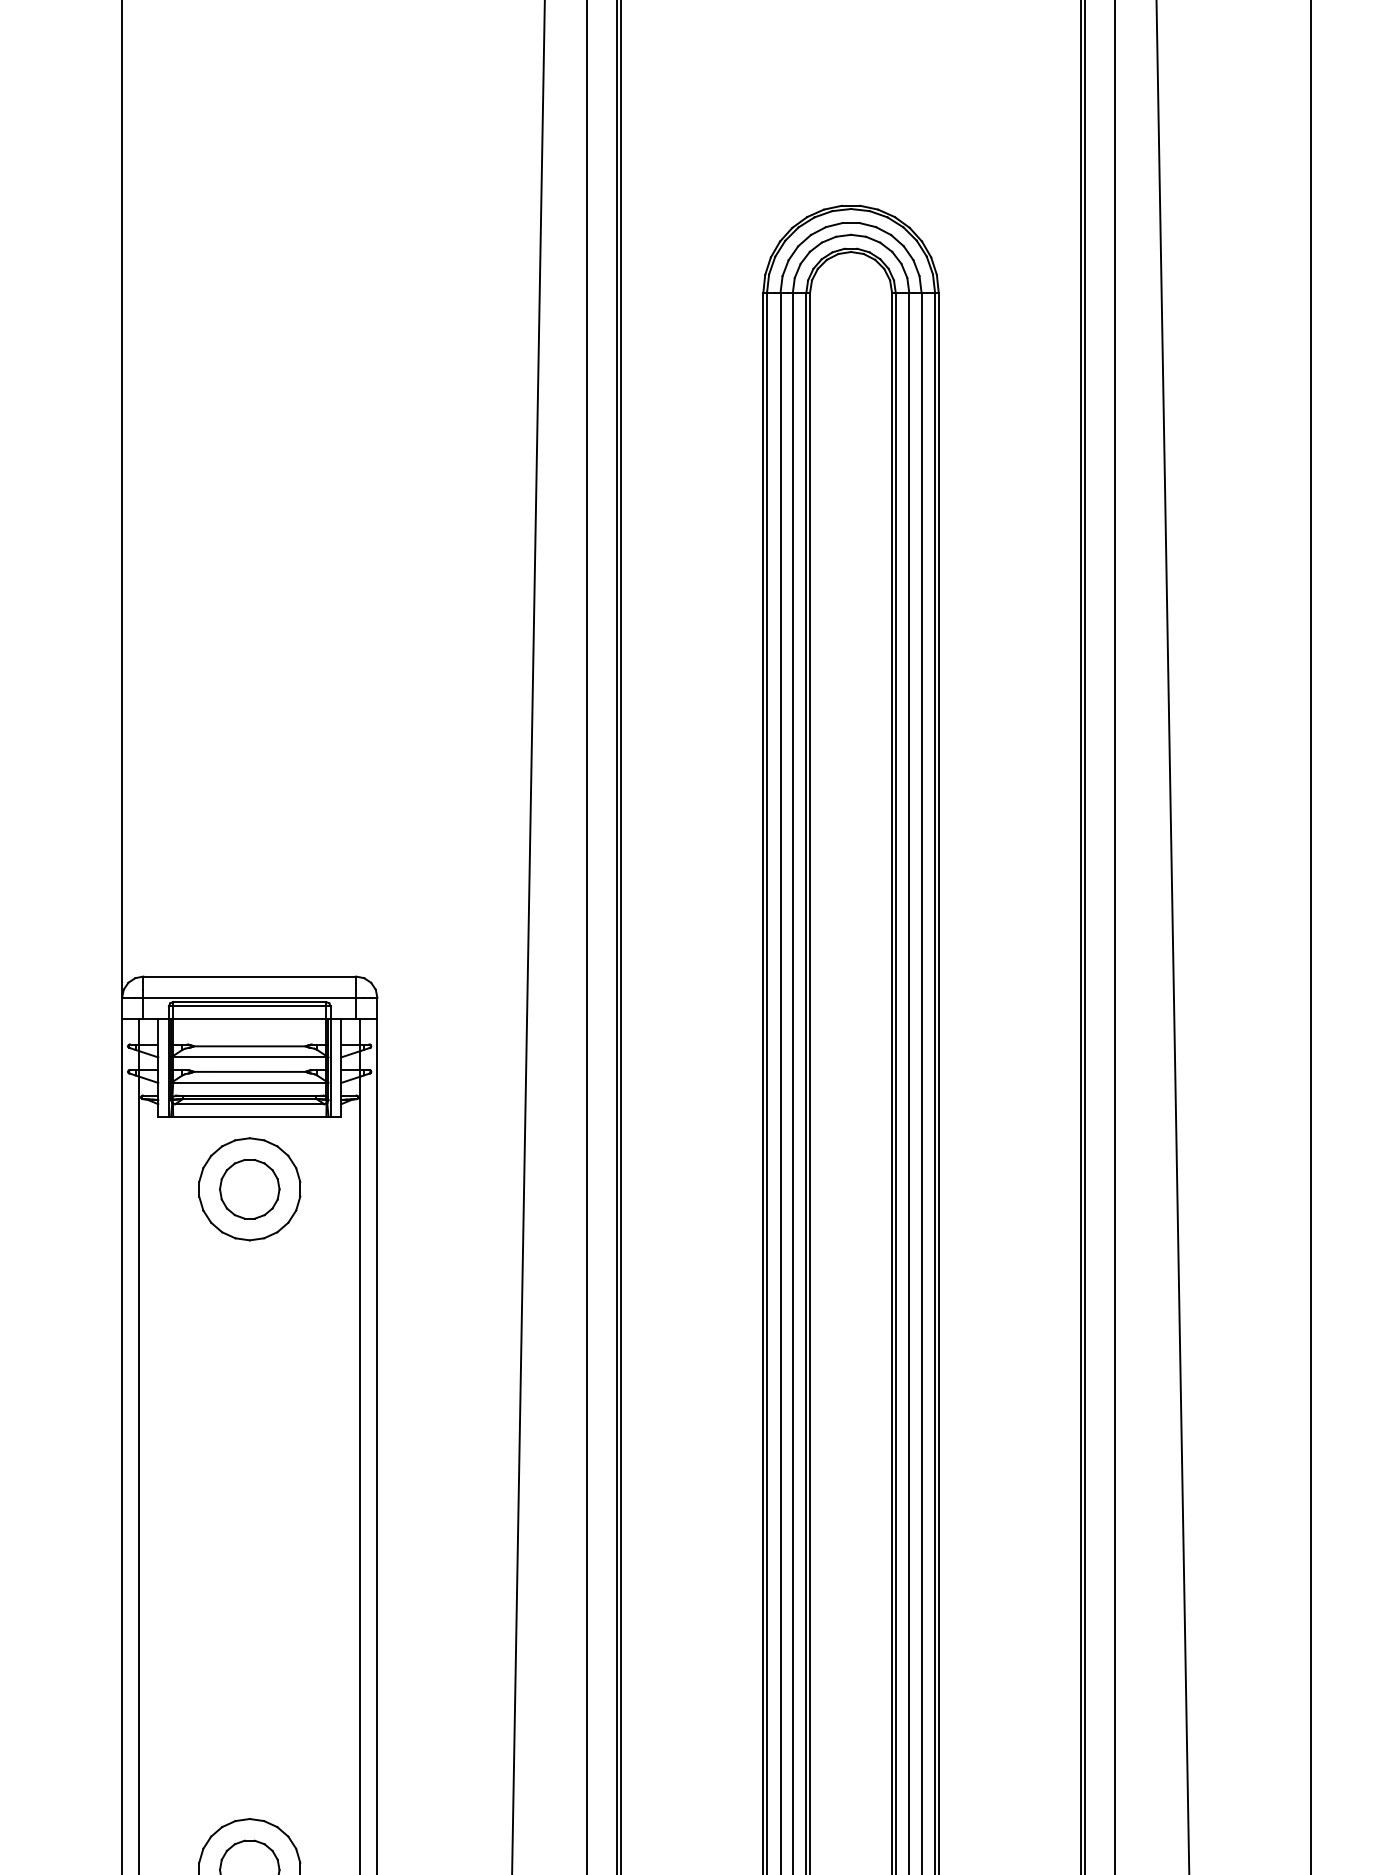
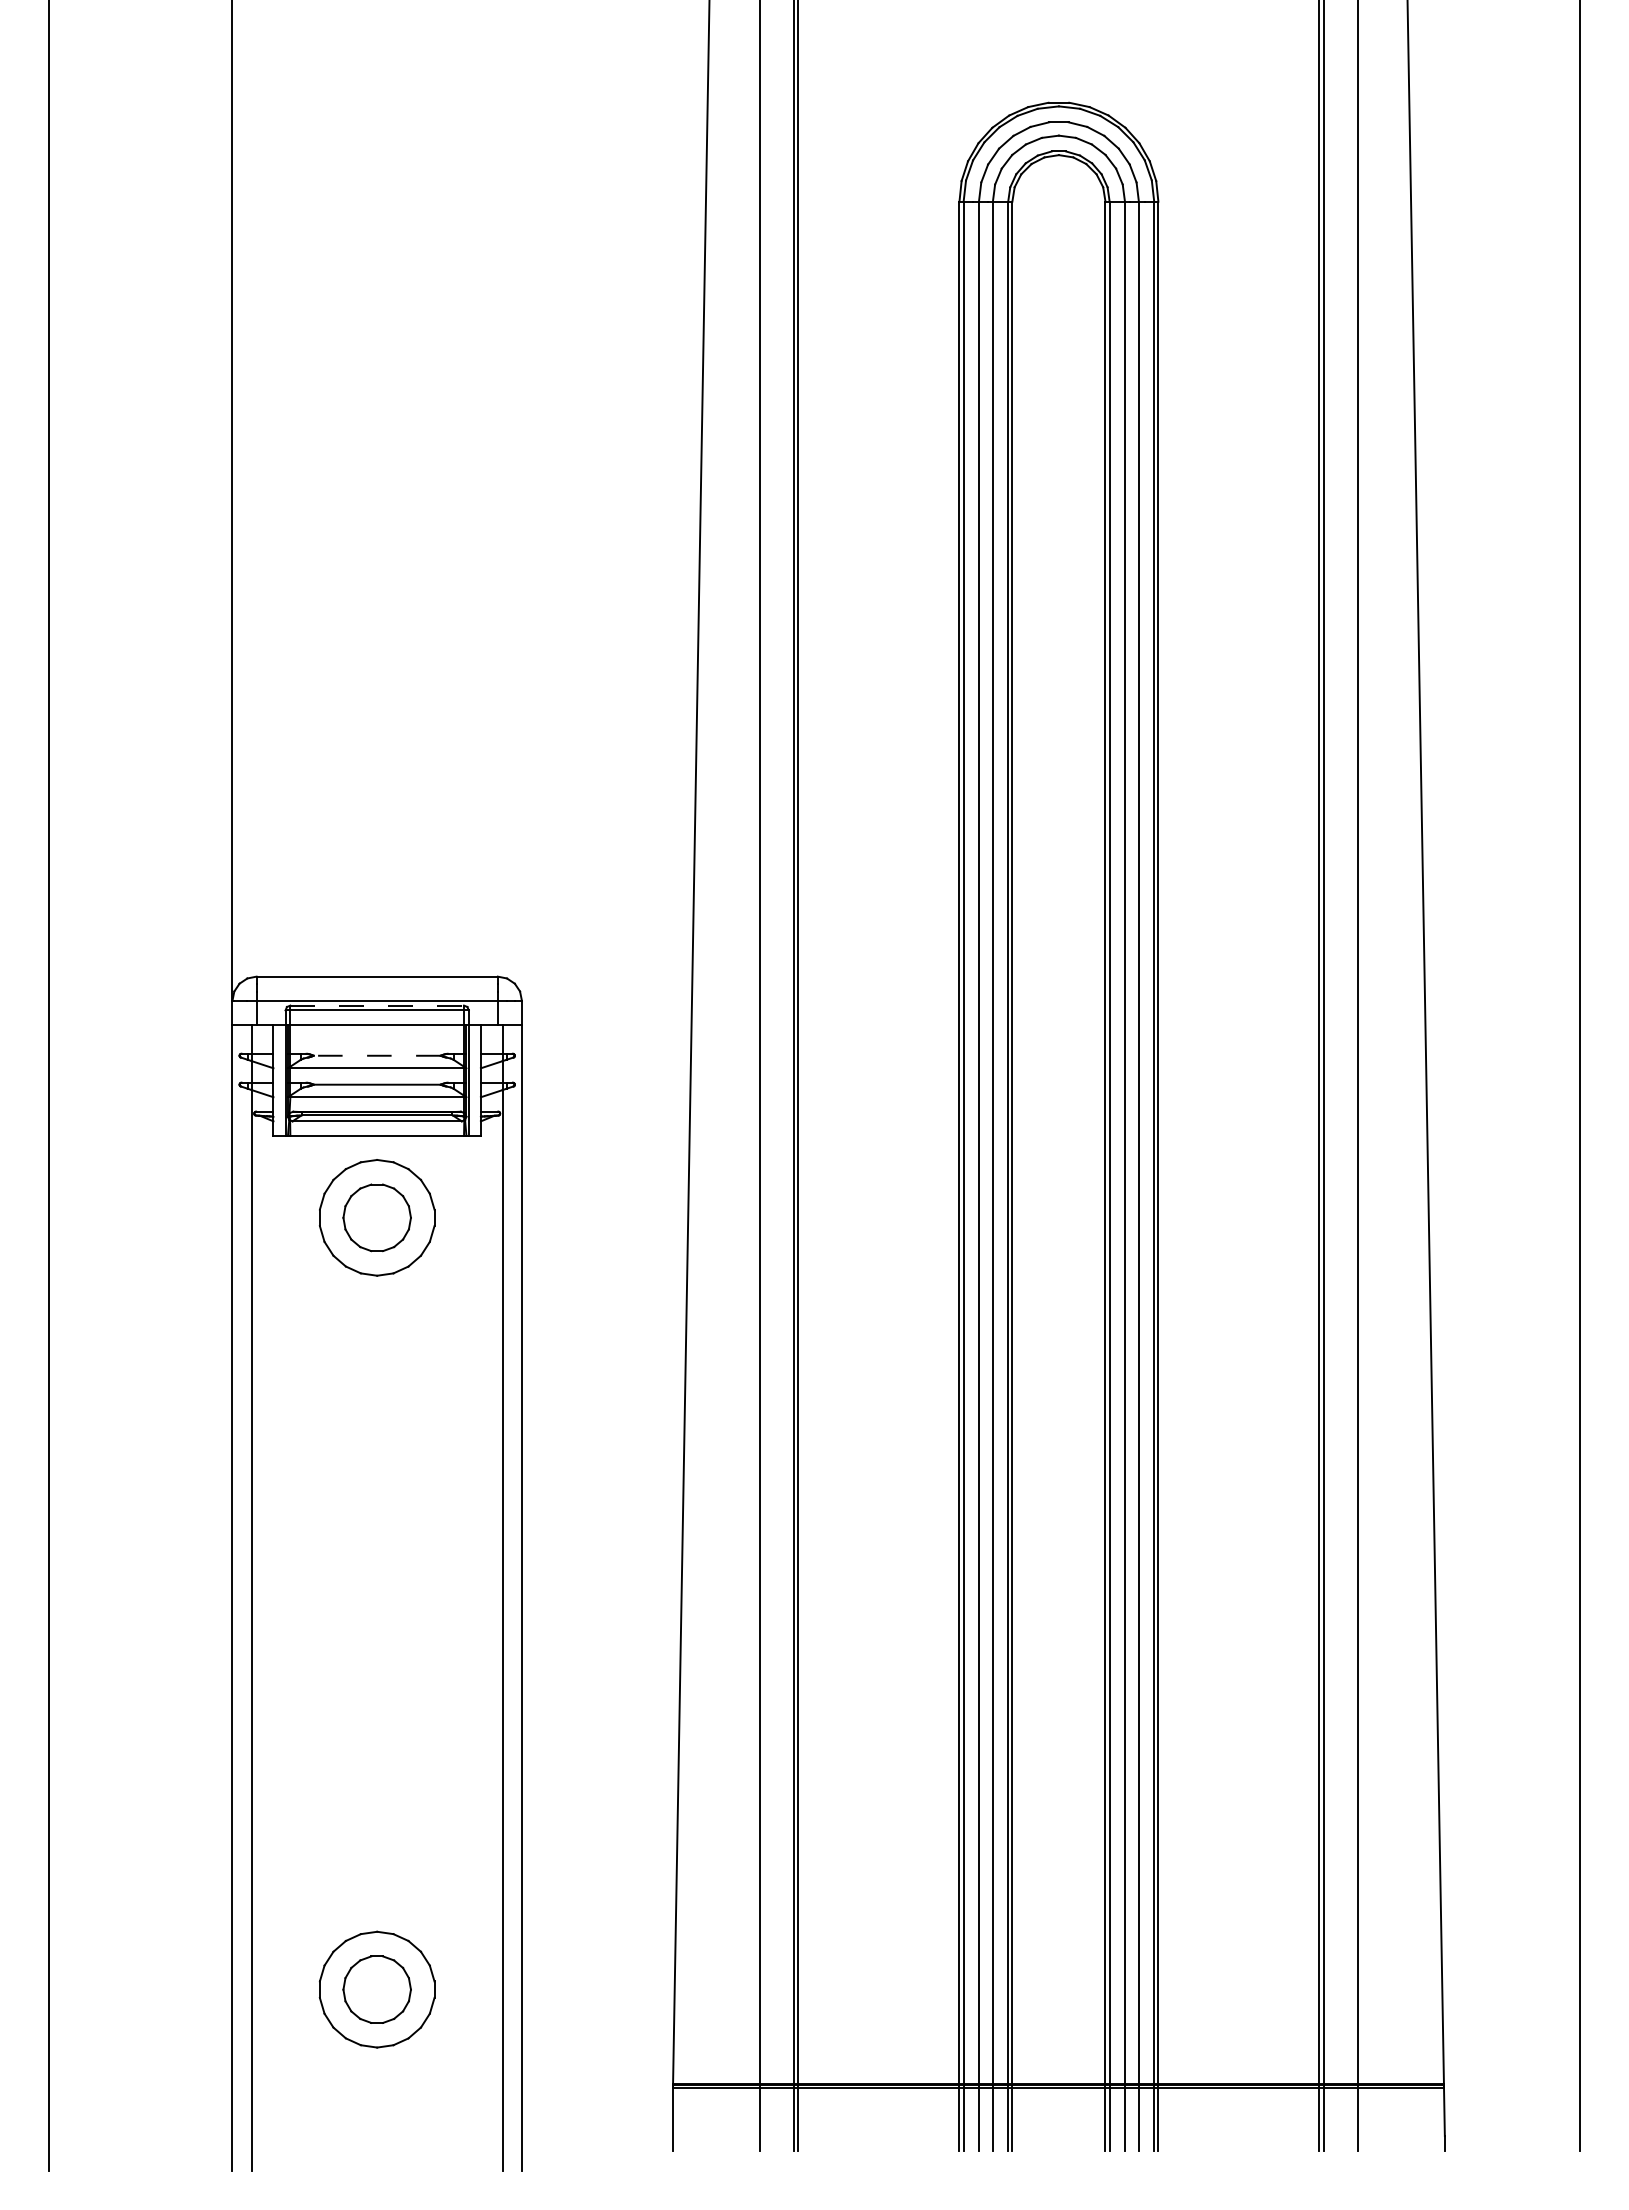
line: (250, 1002) -> (377, 1005), solid -> dashed
line: (249, 1046) -> (376, 1055), solid -> dashed

